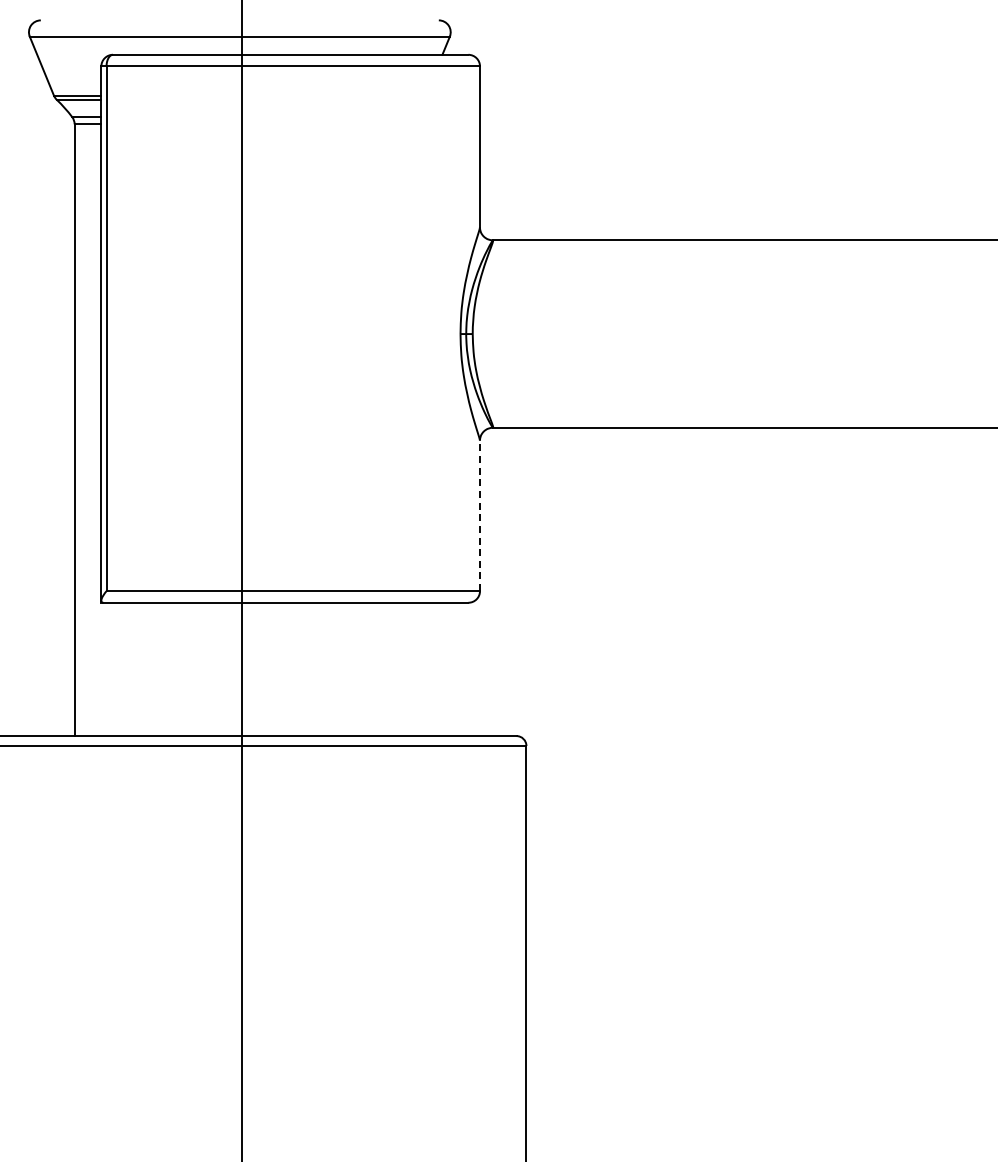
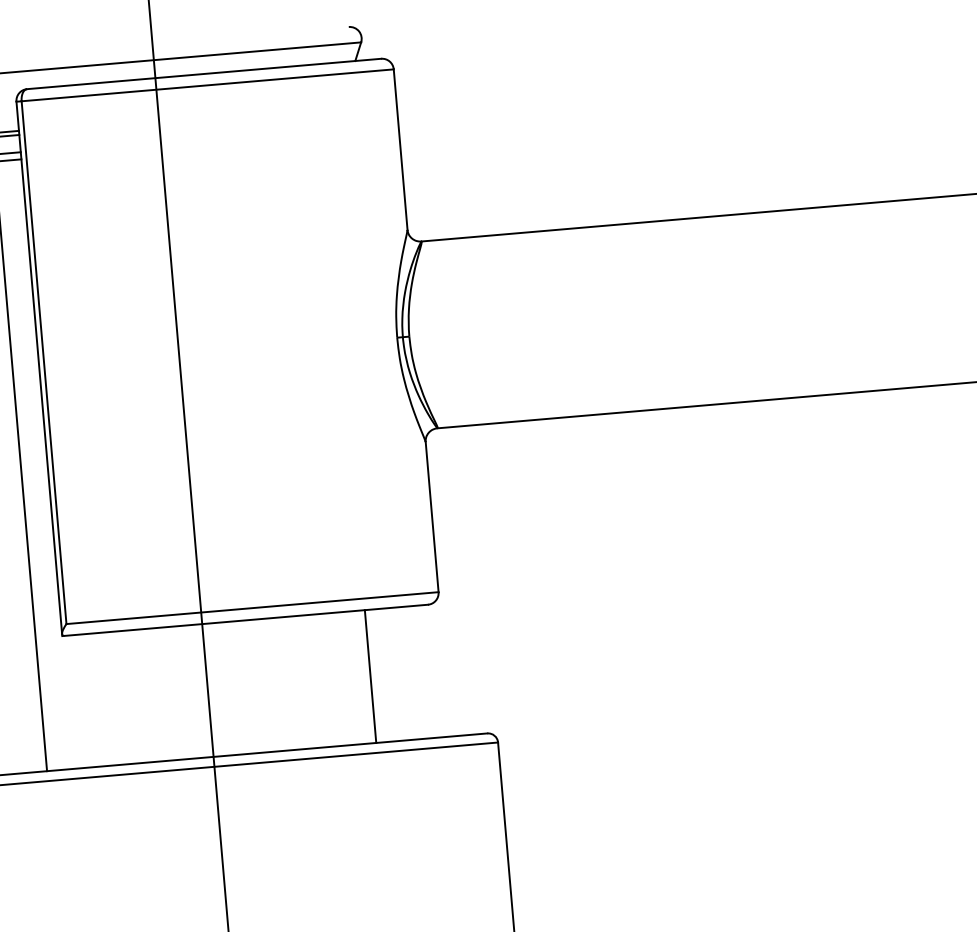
line: (480, 515) -> (432, 516), dashed -> solid
line: (405, 669) -> (371, 676), added

